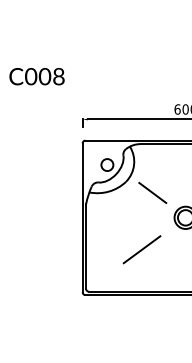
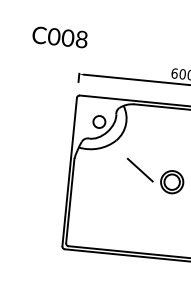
text: (36, 76) -> (59, 37), moved
line: (152, 192) -> (140, 169), moved
line: (141, 249) -> (125, 209), removed

